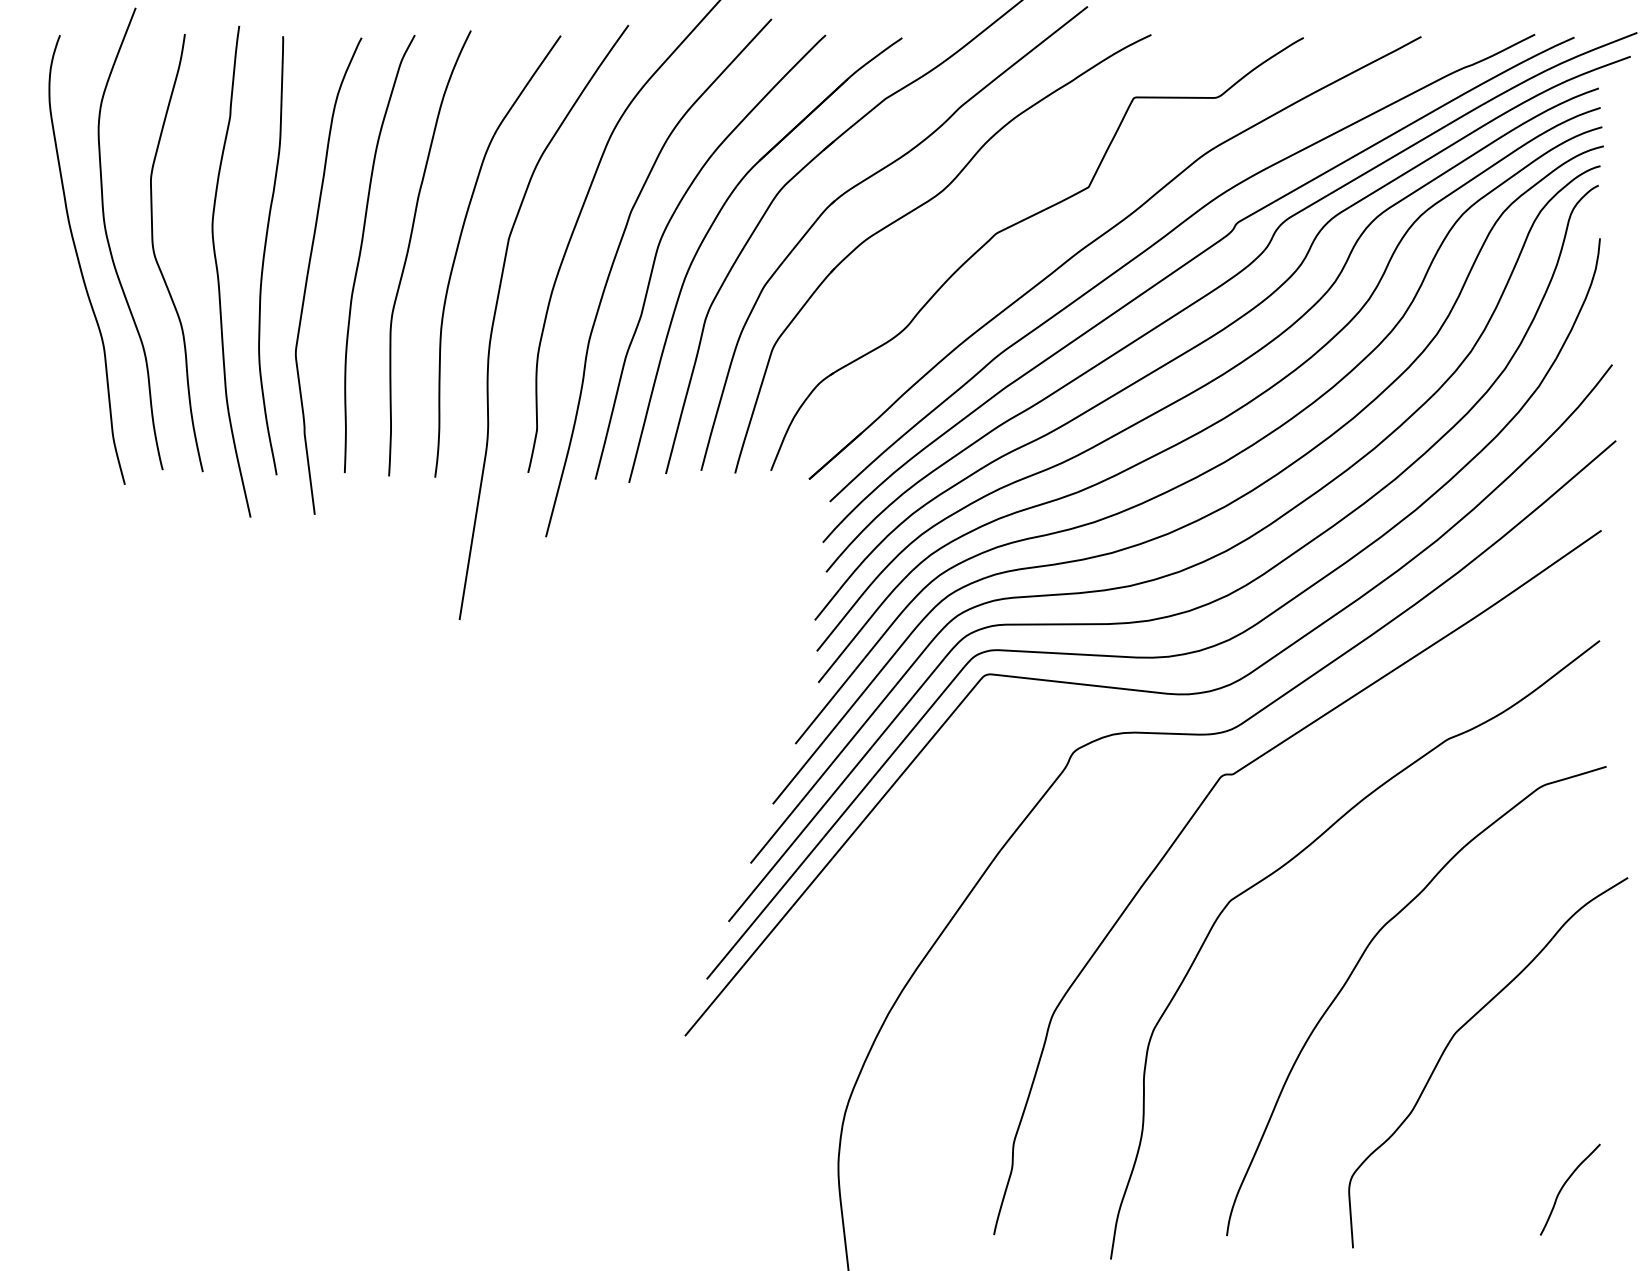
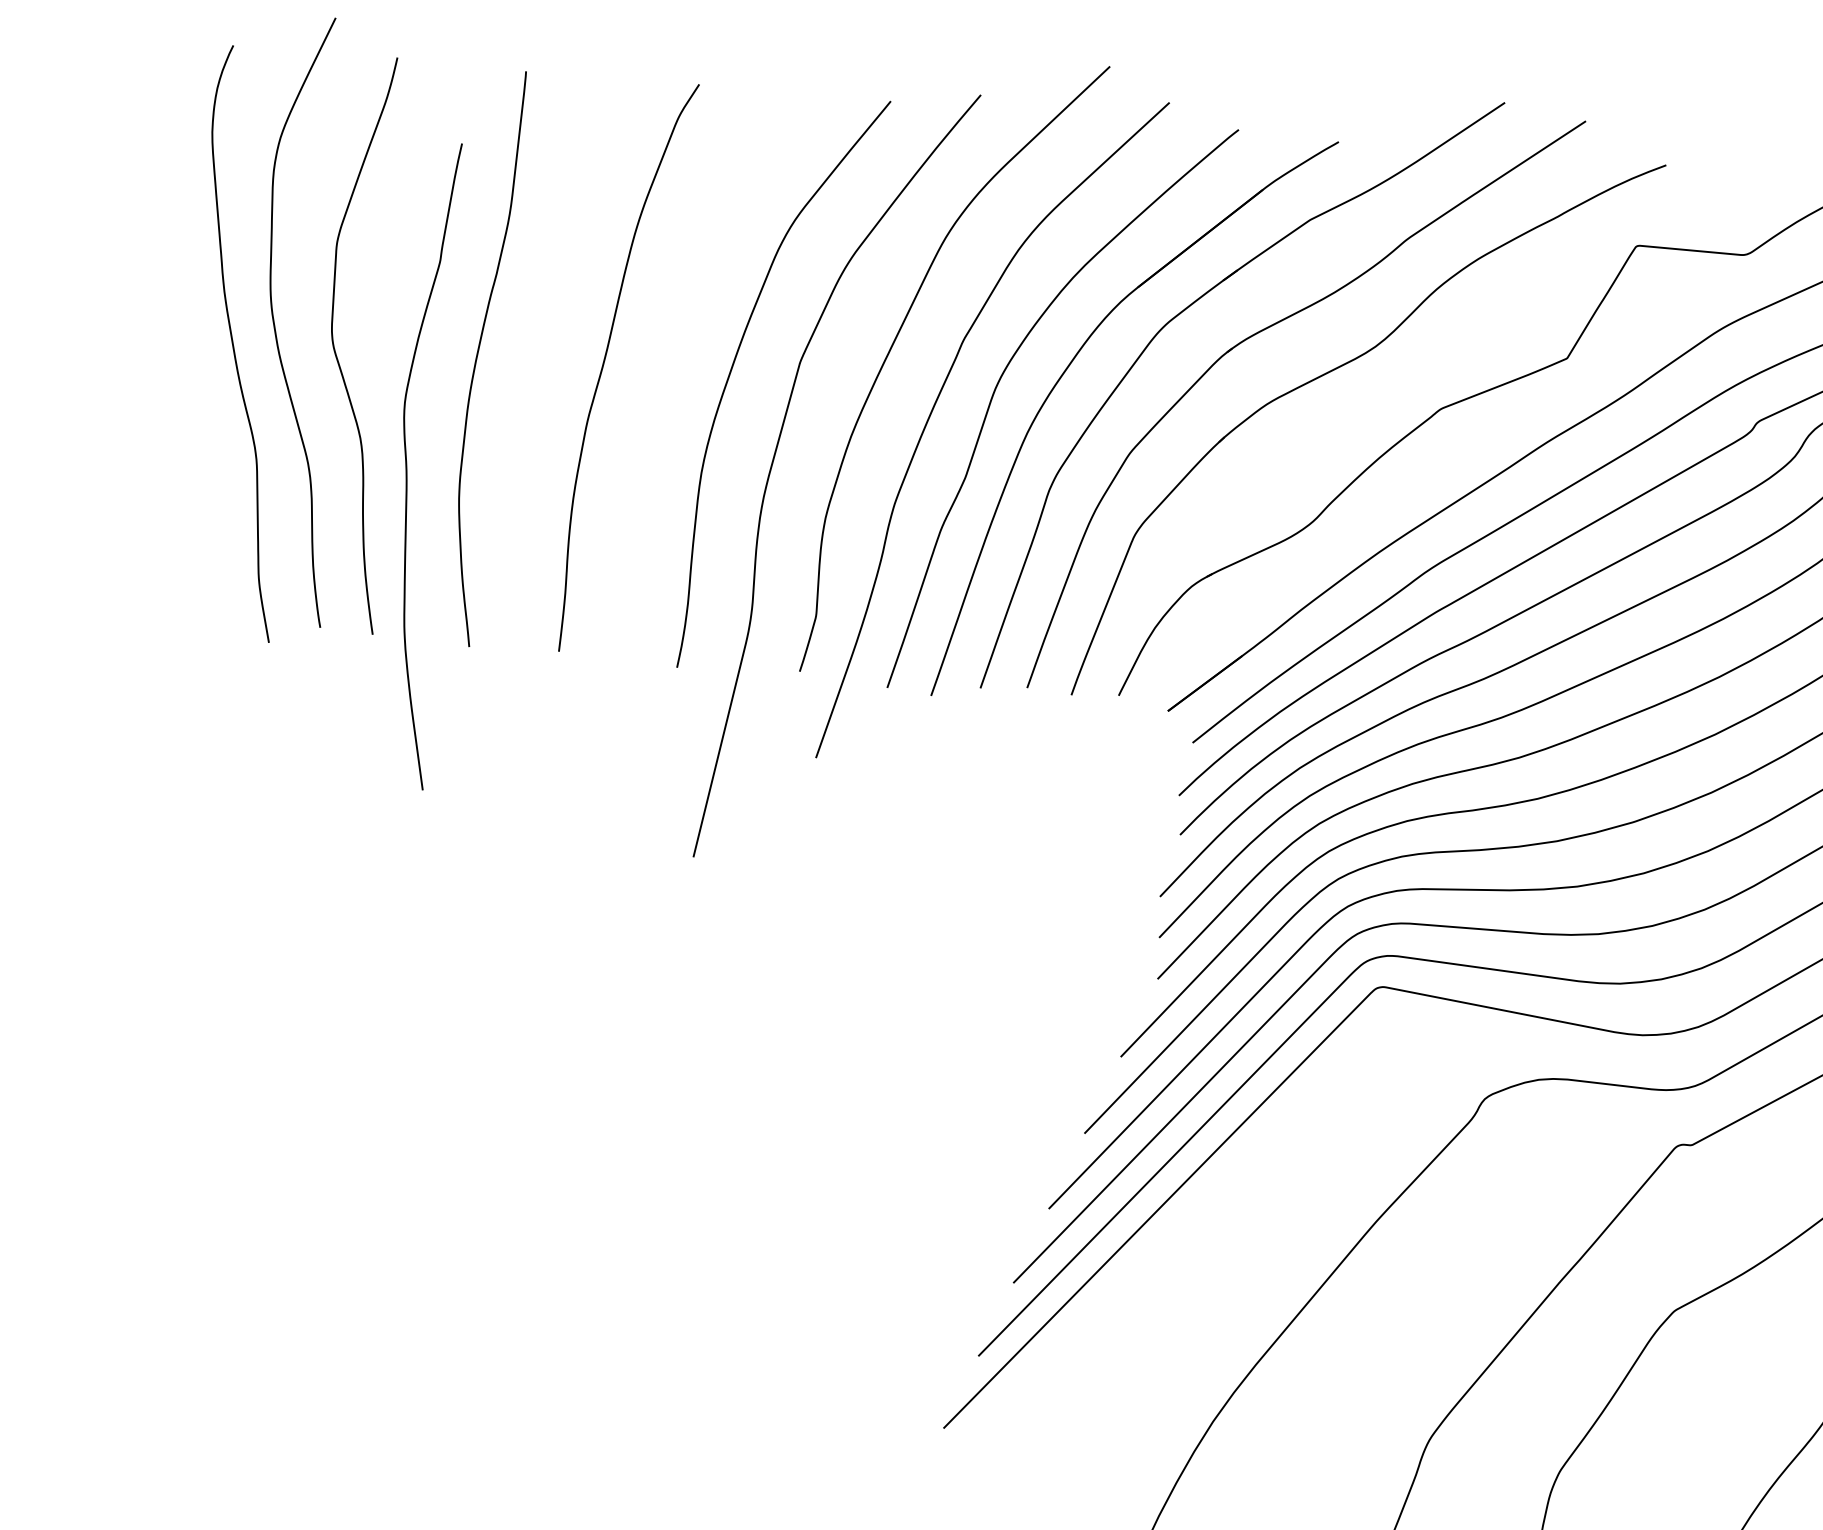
curve: (409, 249) -> (668, 365), removed
curve: (309, 270) -> (534, 381), removed
curve: (218, 271) -> (407, 463), moved

